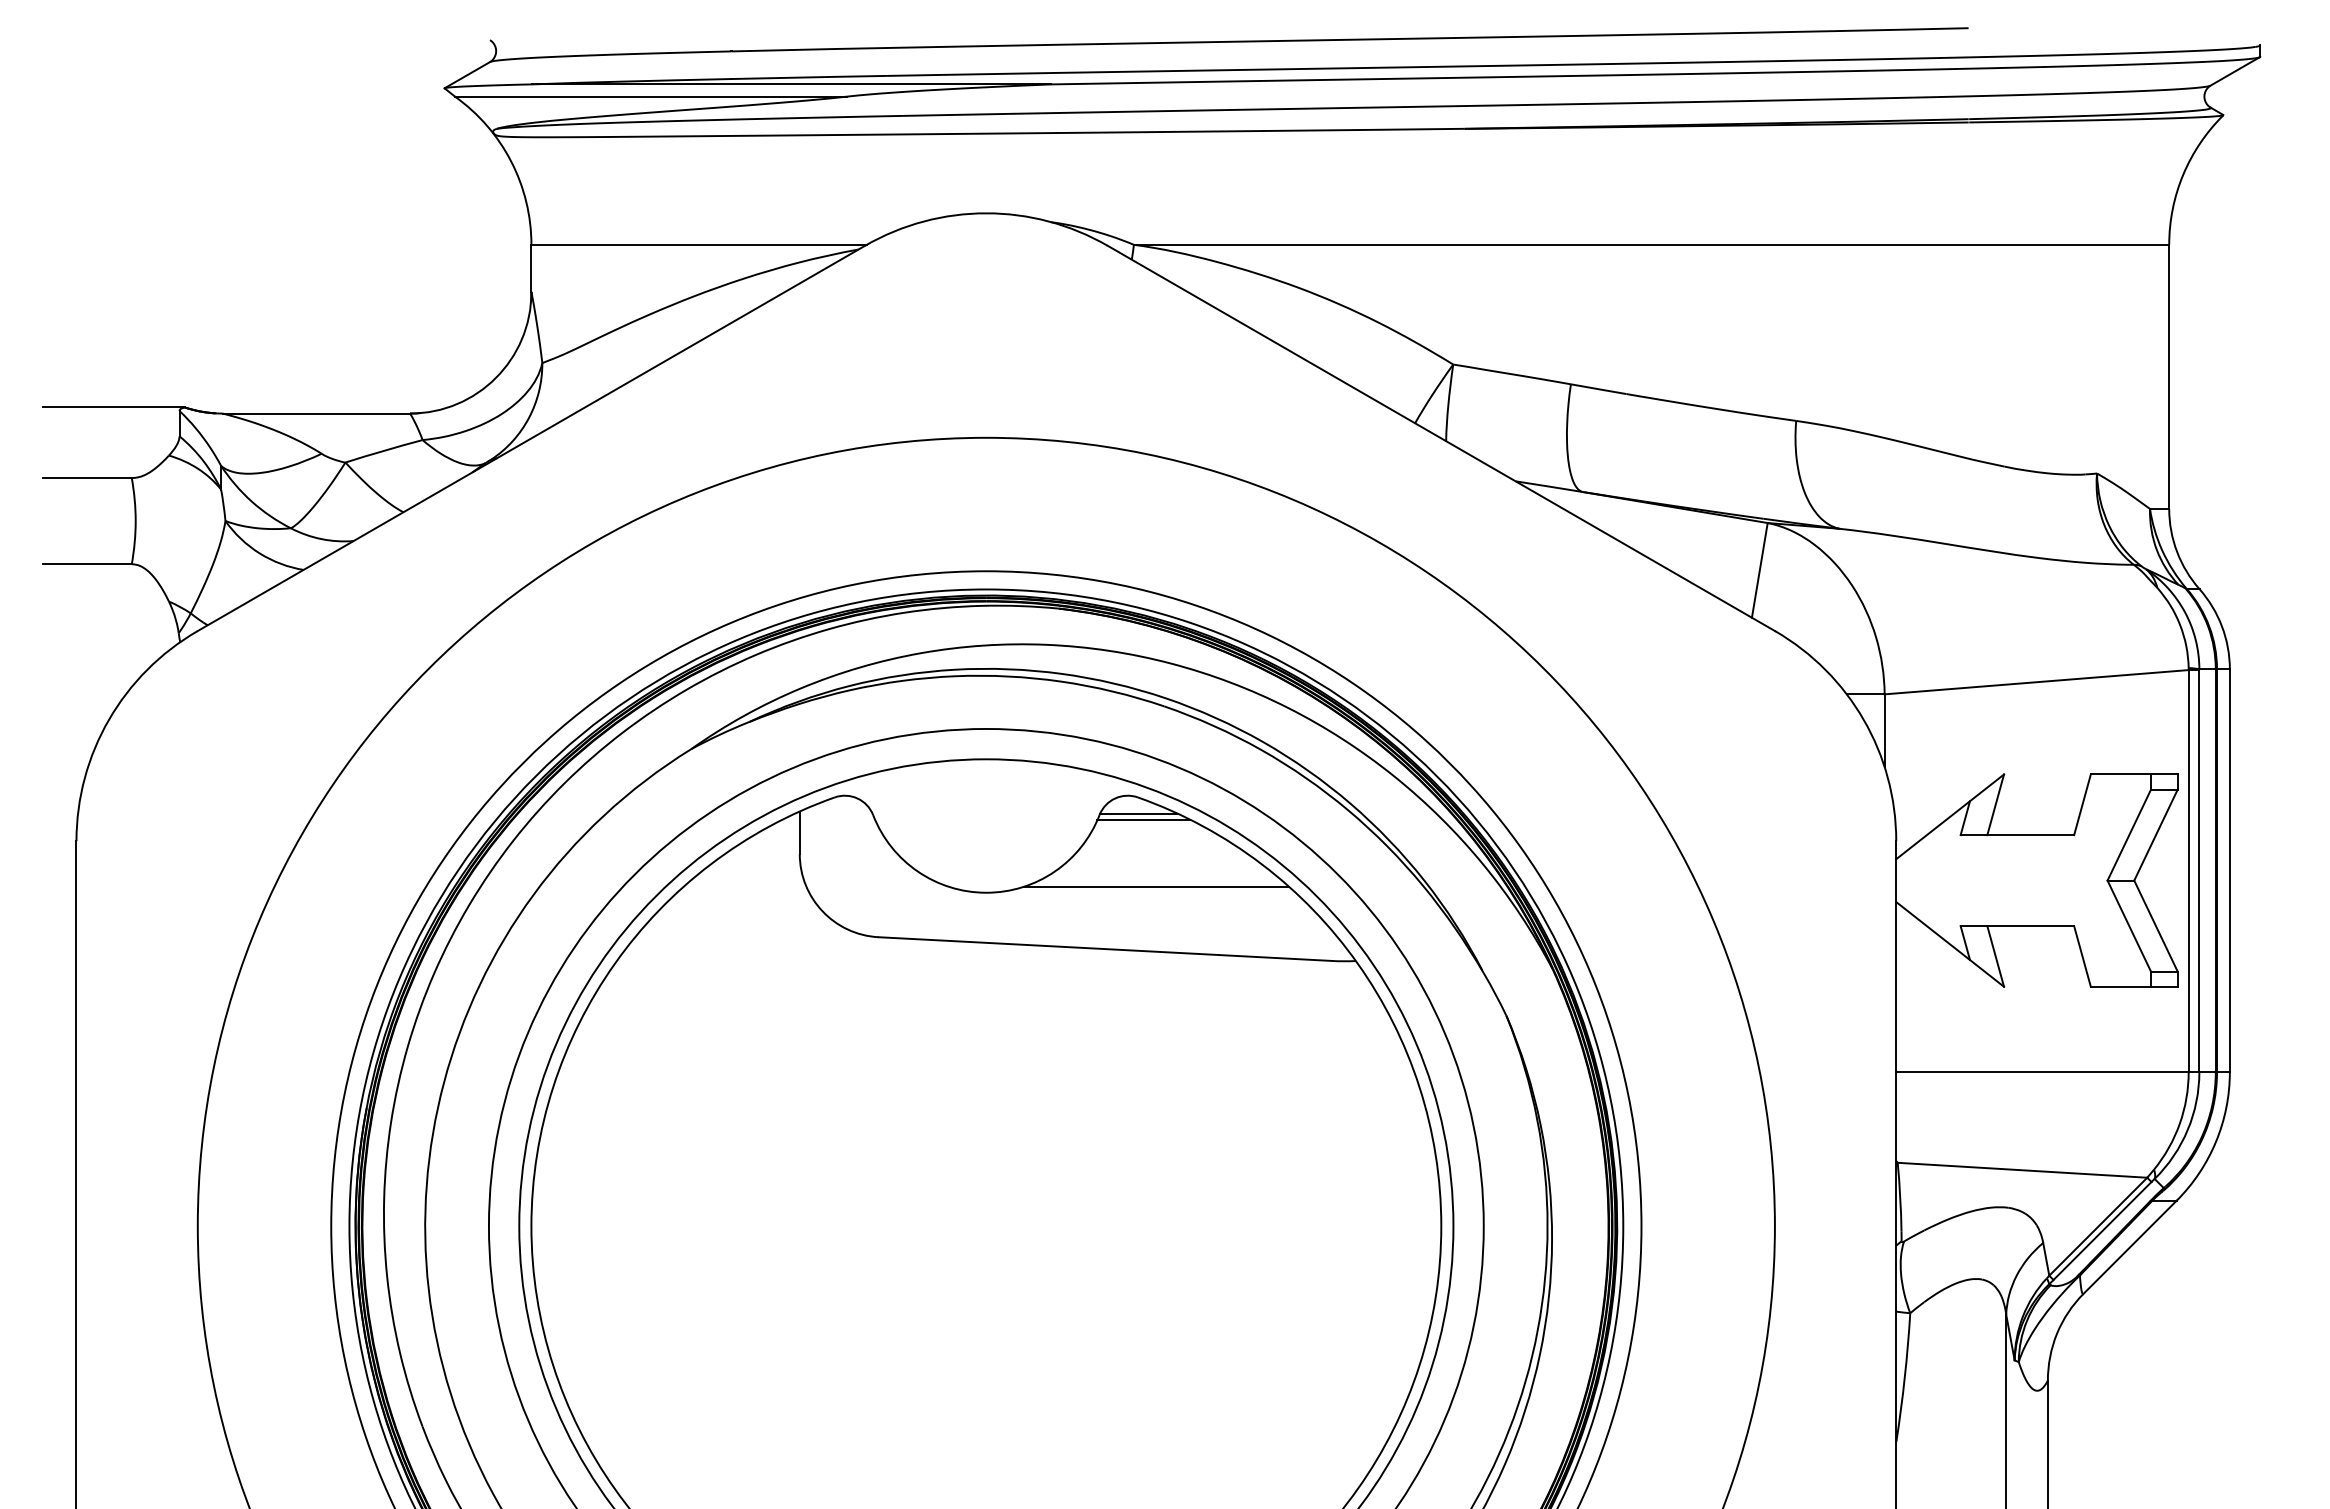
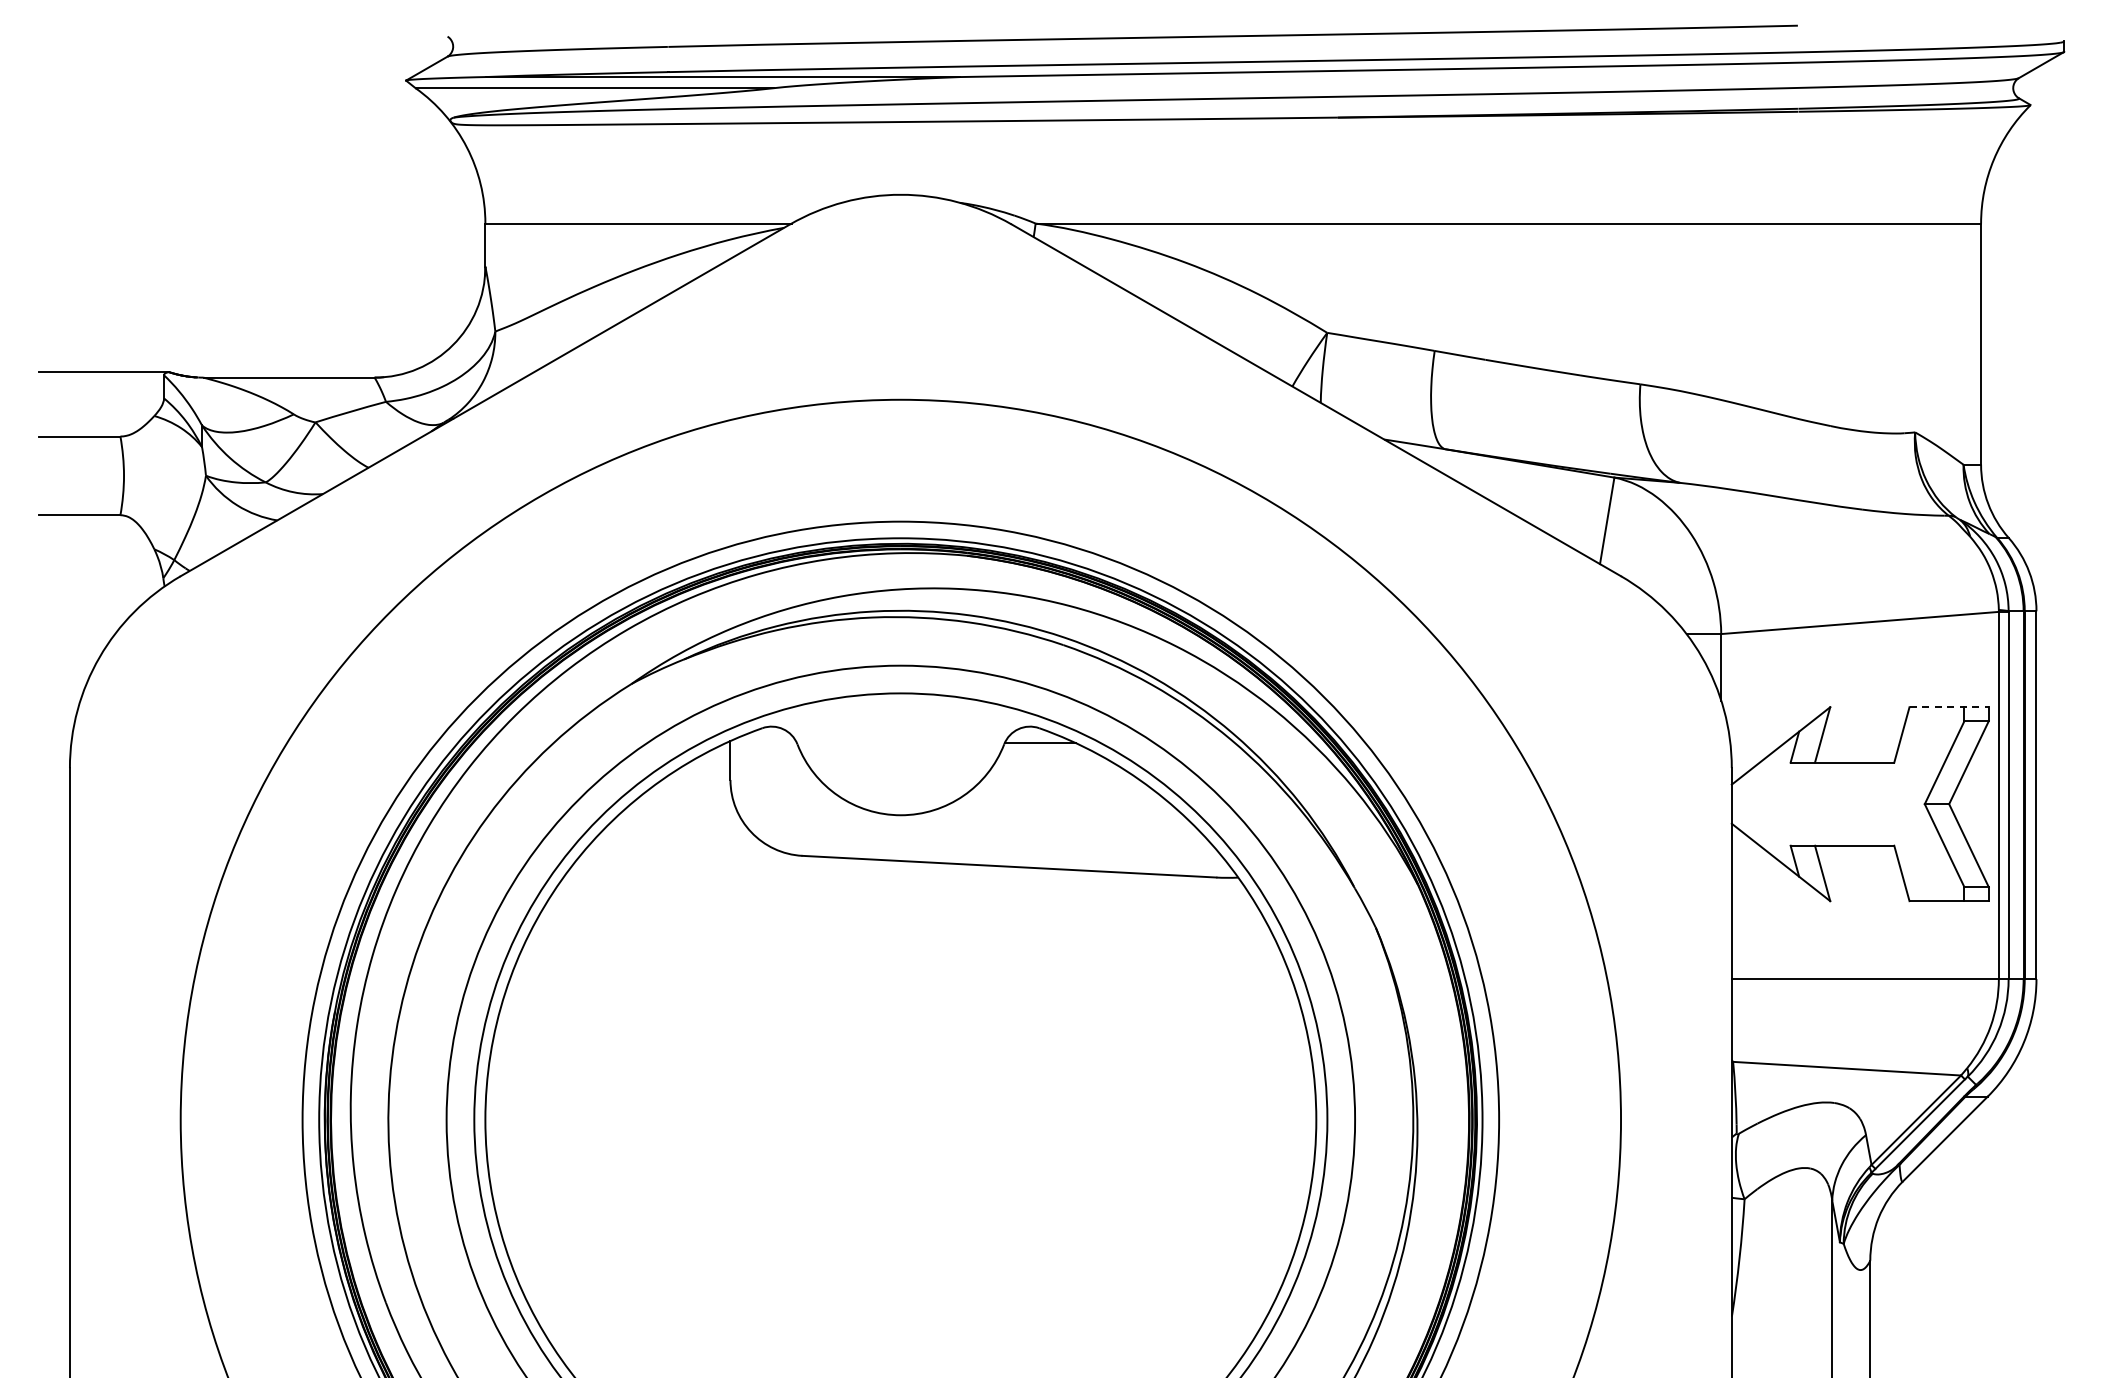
line: (2134, 774) -> (1949, 707), solid -> dashed
line: (1143, 819) -> (1044, 748), removed
line: (1156, 886) -> (1056, 809), removed

